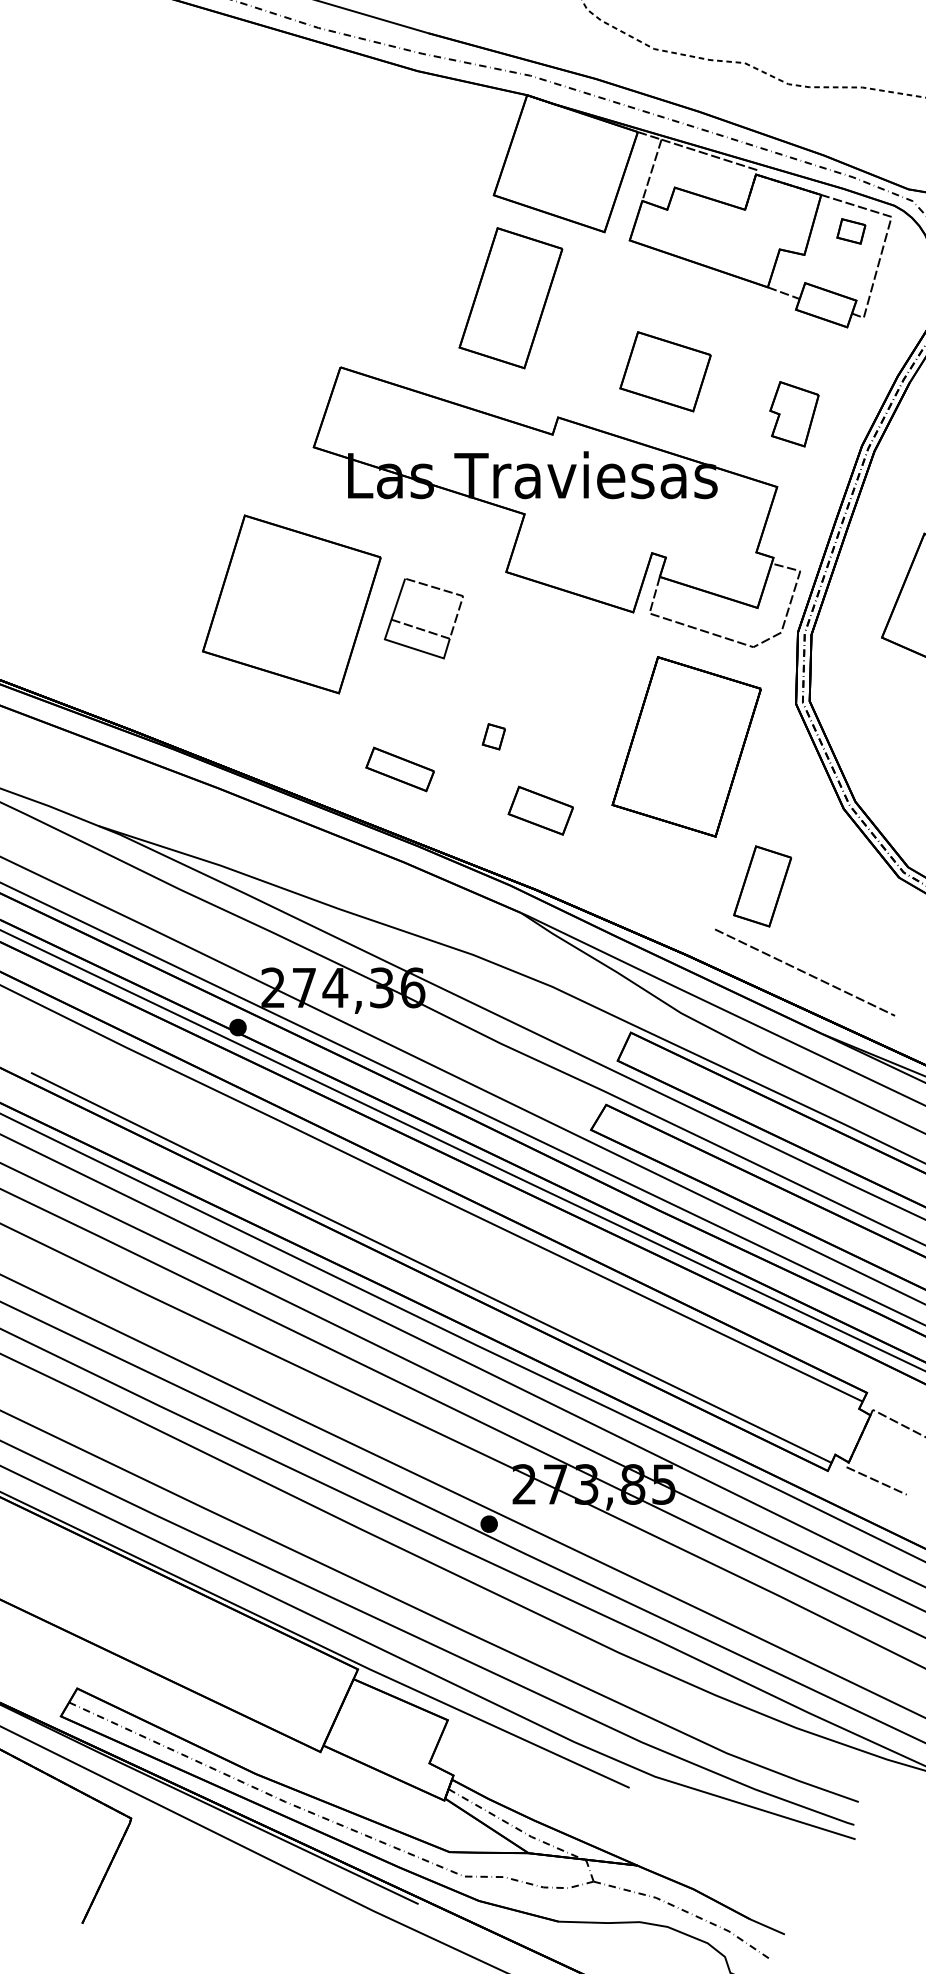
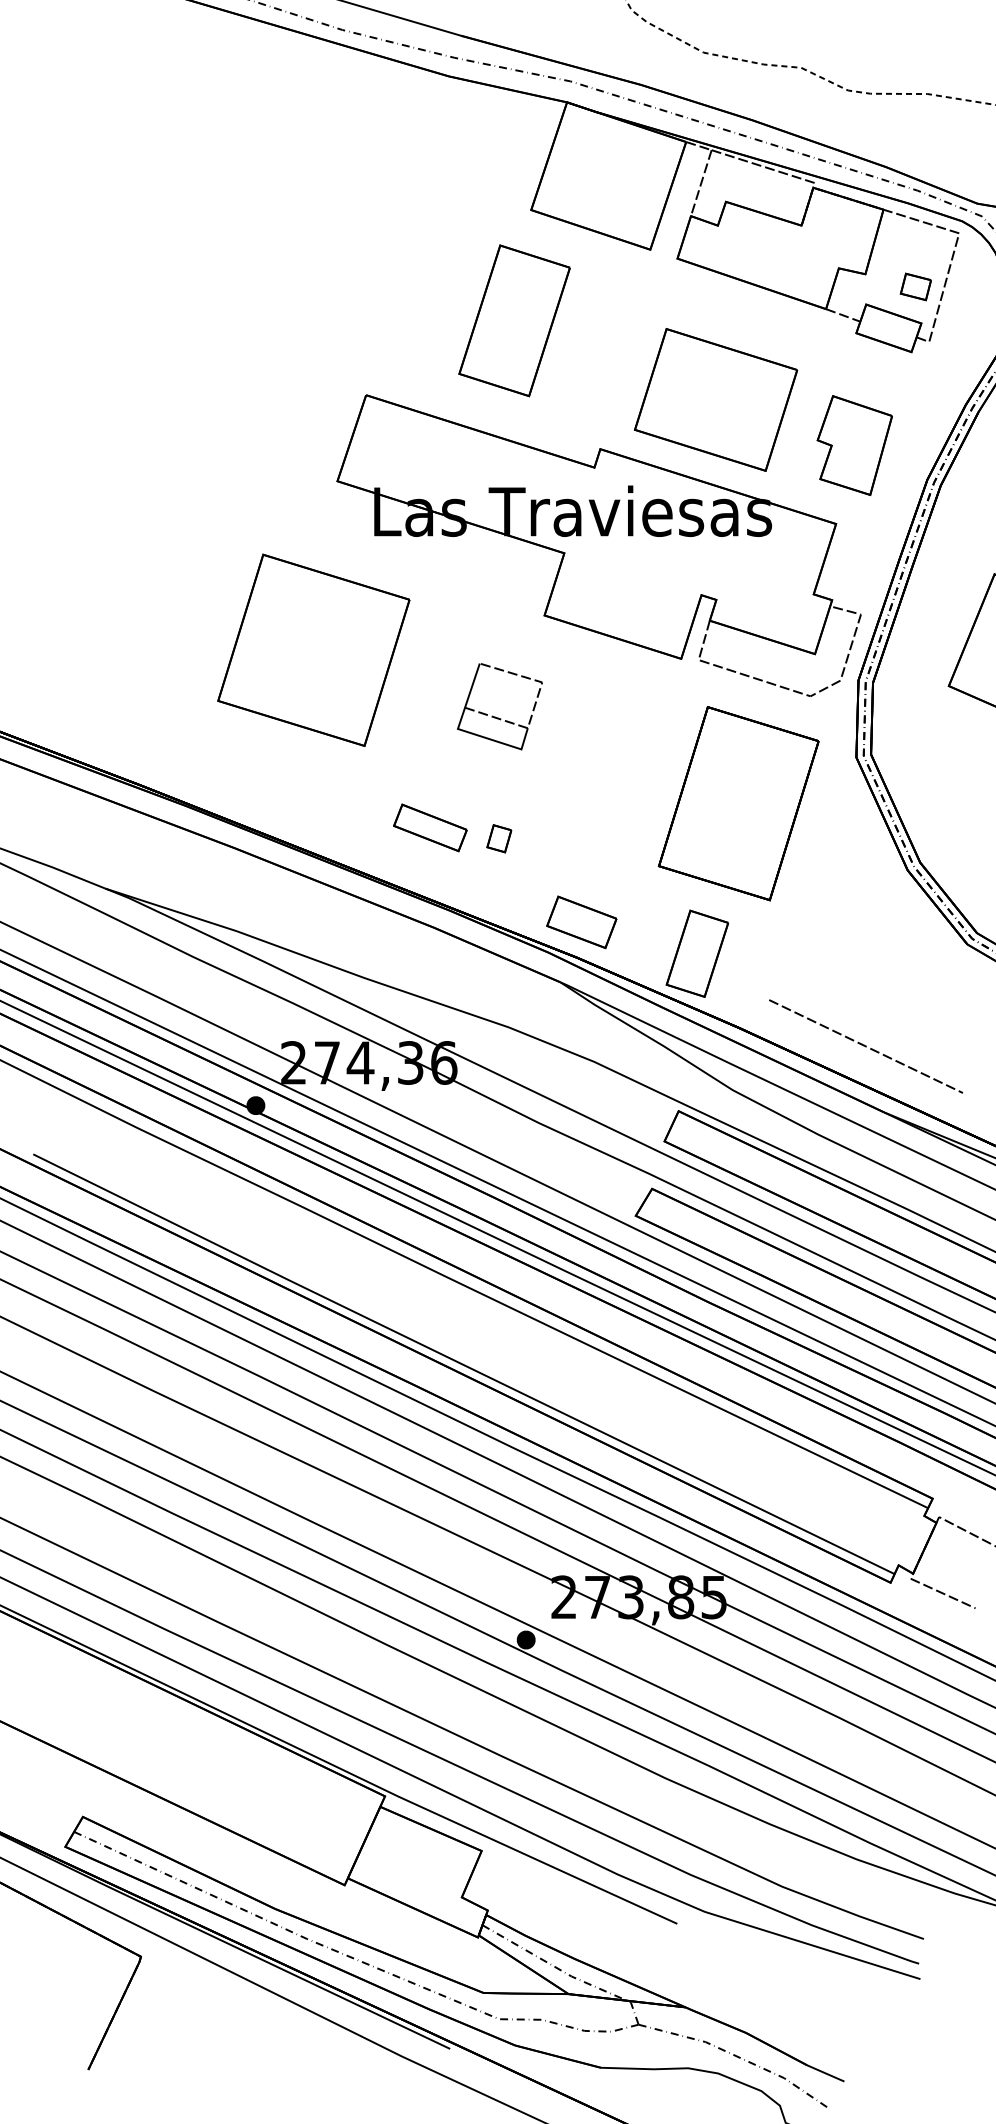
part: (850, 231) -> (915, 286), moved
part: (510, 297) -> (514, 320), moved
part: (665, 371) -> (715, 399), size x1.67
part: (794, 414) -> (854, 445), size x1.43
part: (419, 627) -> (495, 716), moved
part: (494, 736) -> (499, 838), moved
part: (540, 810) -> (581, 922), moved
part: (762, 886) -> (697, 953), moved

